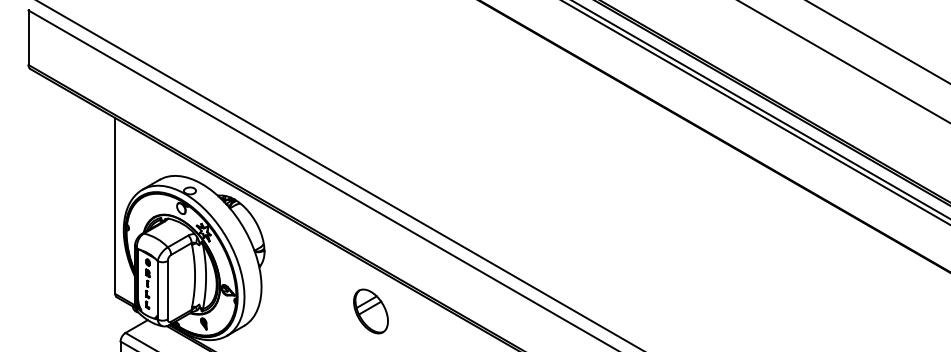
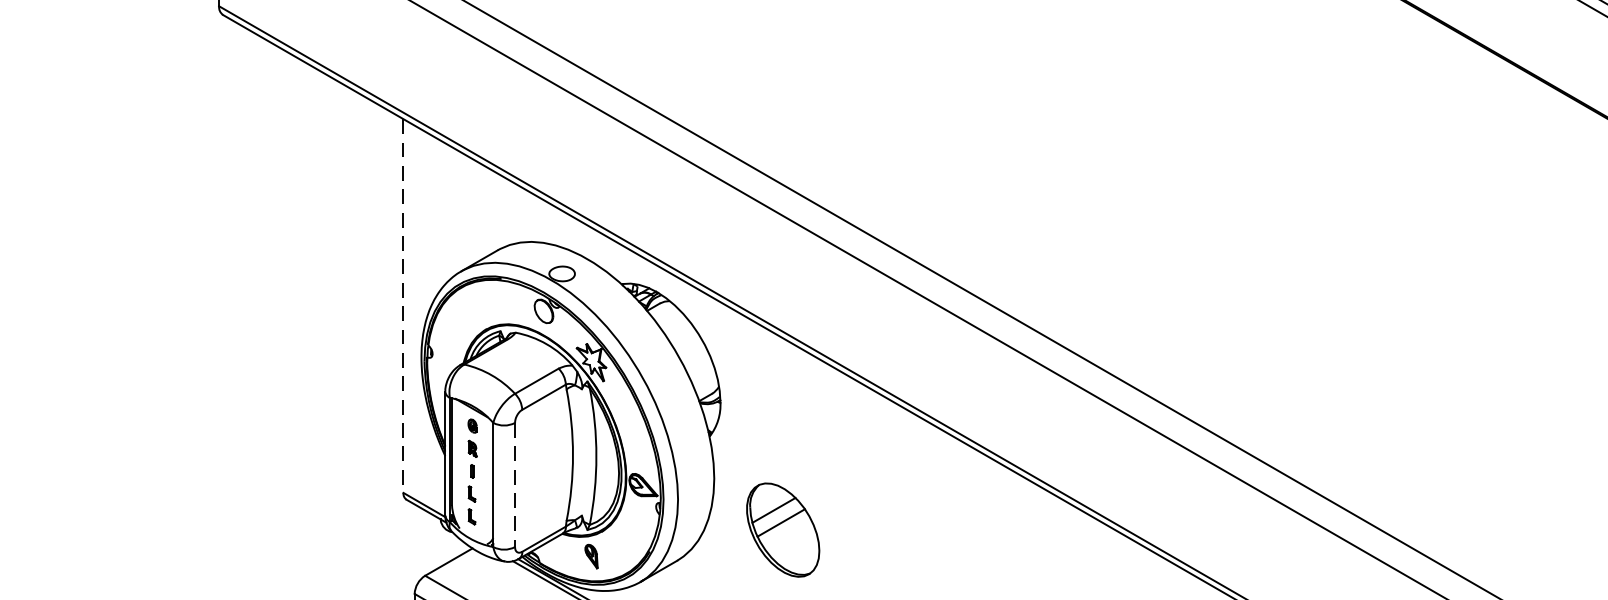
line: (115, 206) -> (403, 306), solid -> dashed
line: (167, 290) -> (514, 485), solid -> dashed
part: (370, 311) -> (782, 530), moved

